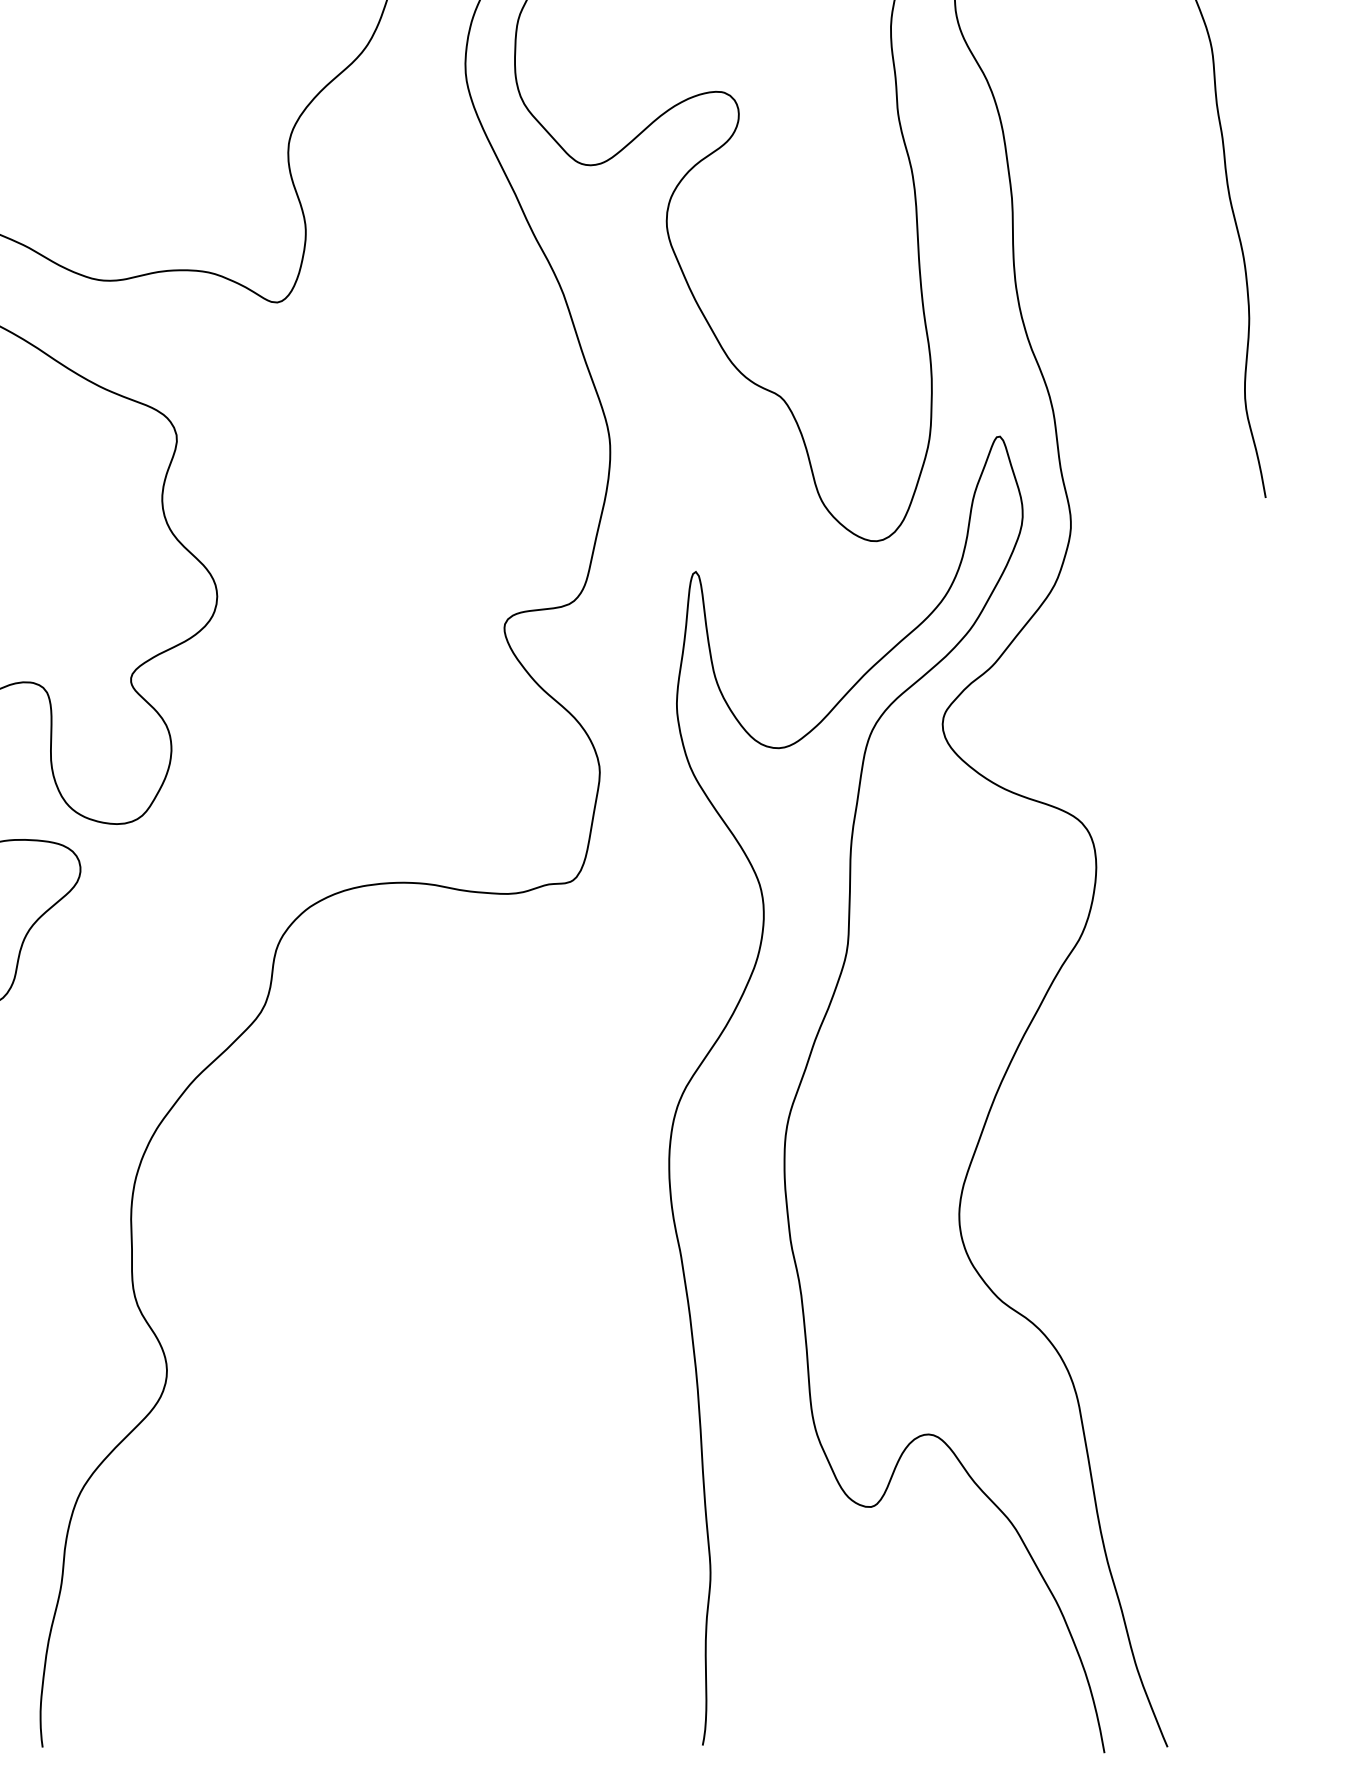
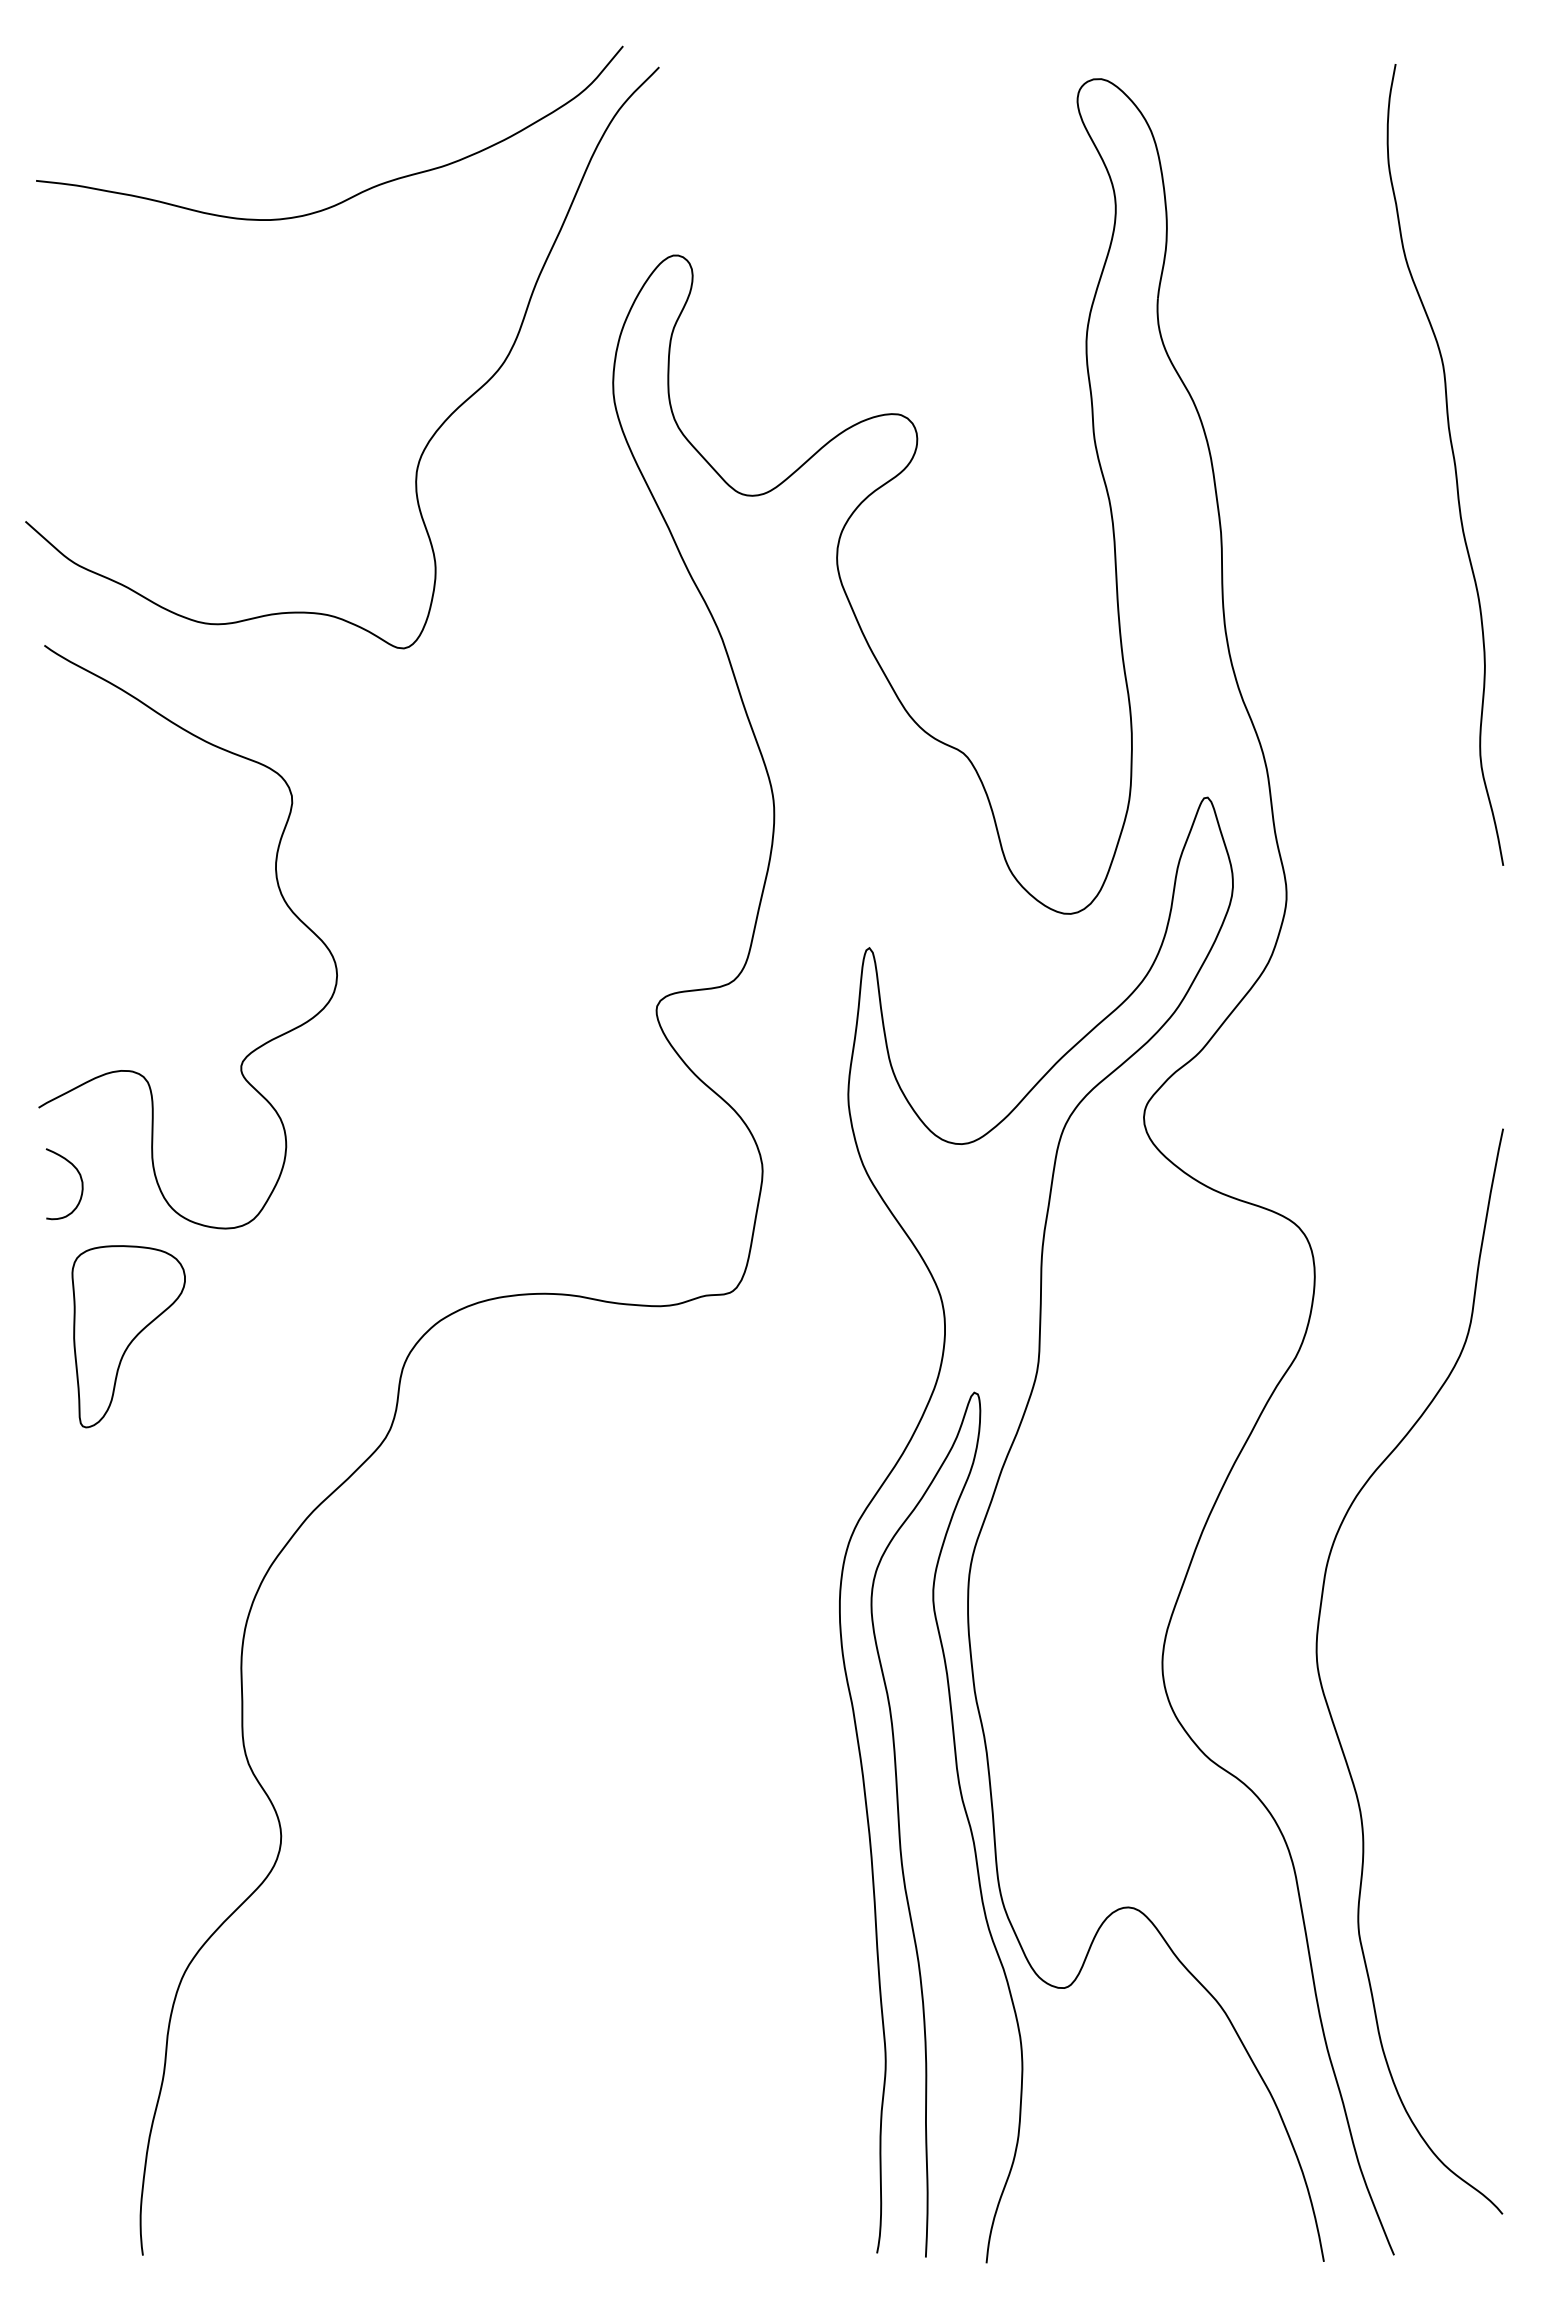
curve: (1106, 1246) -> (1326, 1698), added
curve: (784, 1357) -> (967, 1821), added

